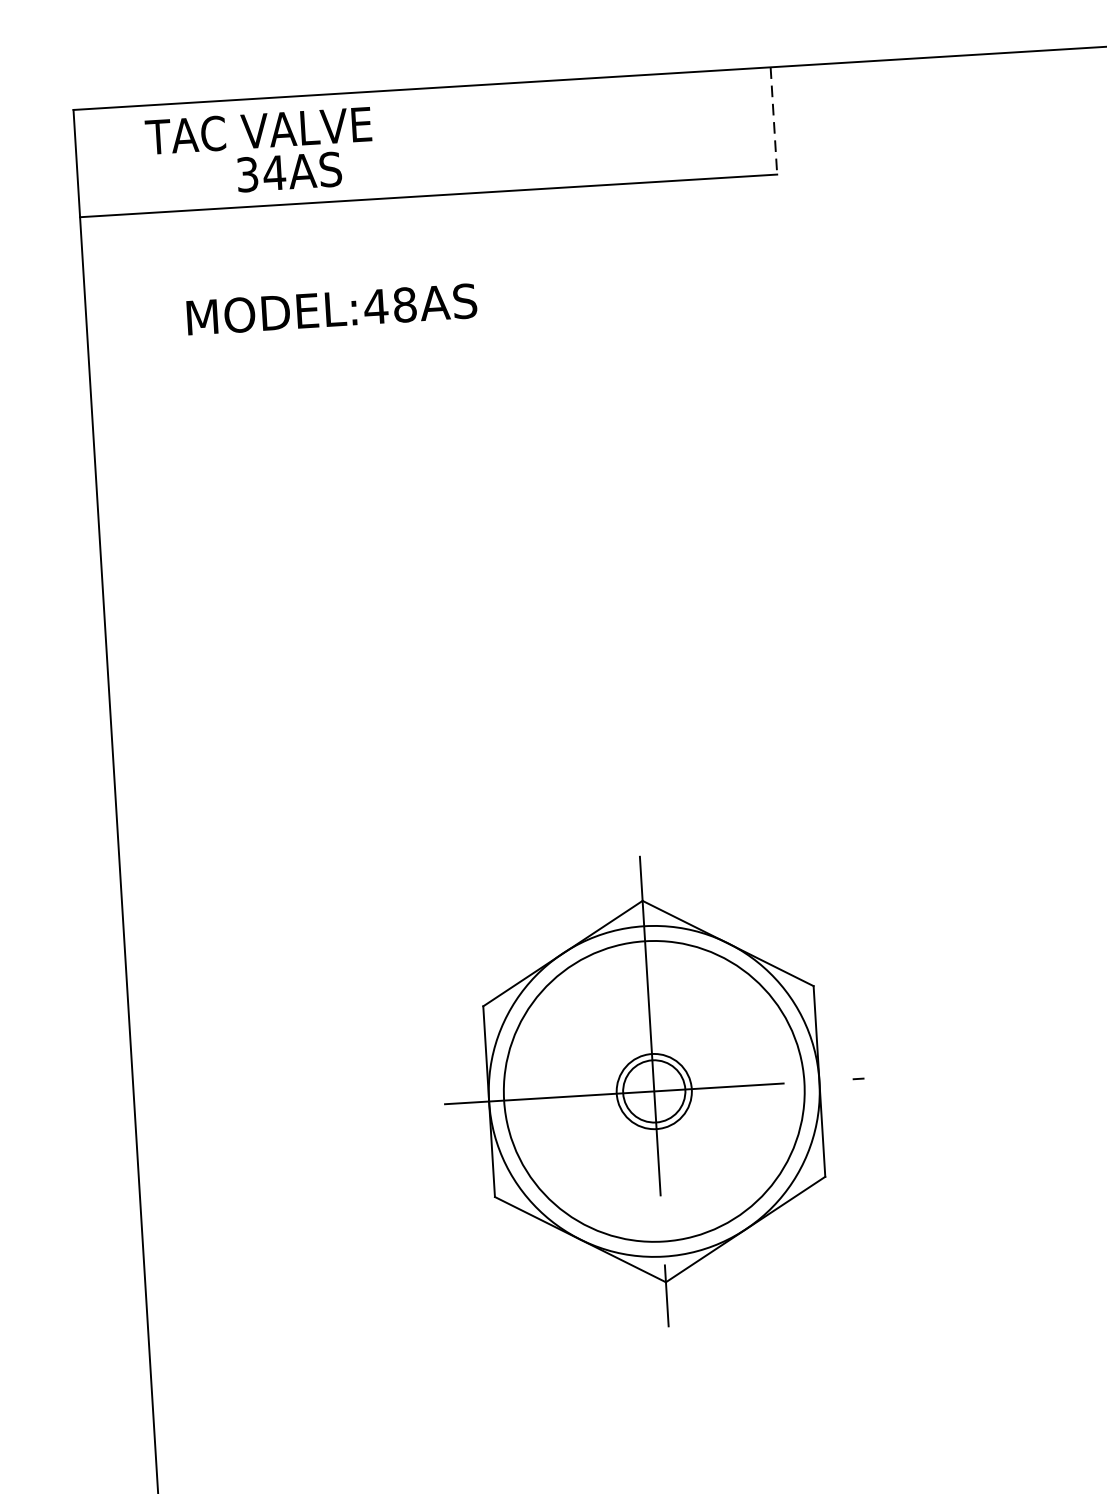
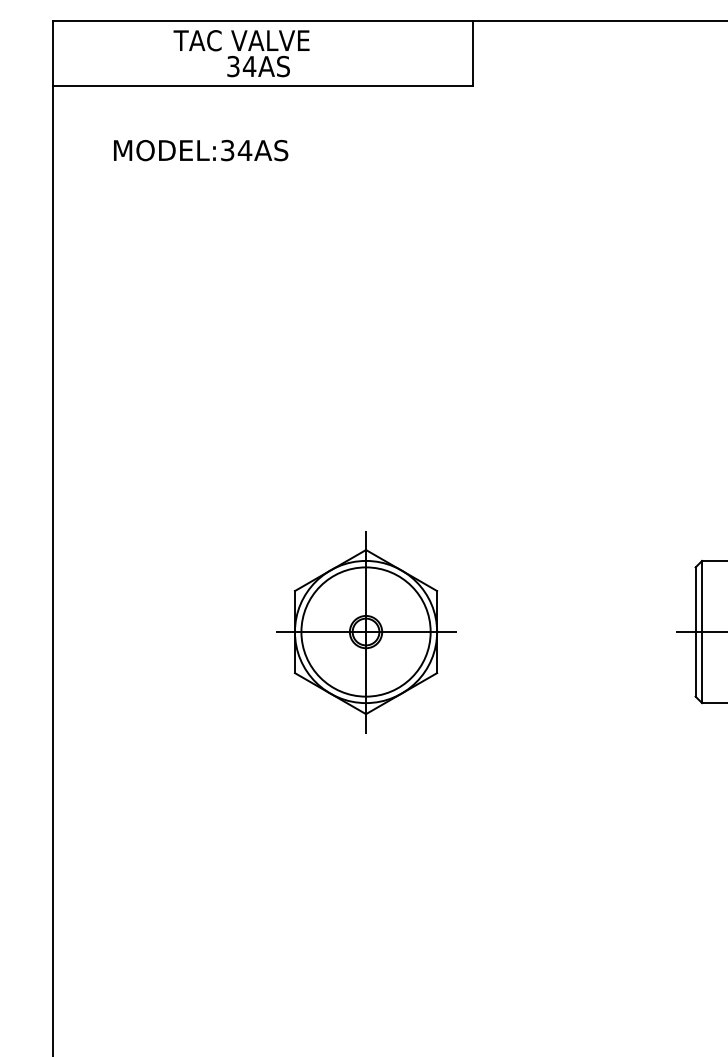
line: (774, 122) -> (473, 54), dashed -> solid
text: (259, 152) -> (241, 53), moved
text: (390, 305) -> (236, 150), MODEL:48AS -> MODEL:34AS
part: (655, 1092) -> (366, 632), size x0.71

